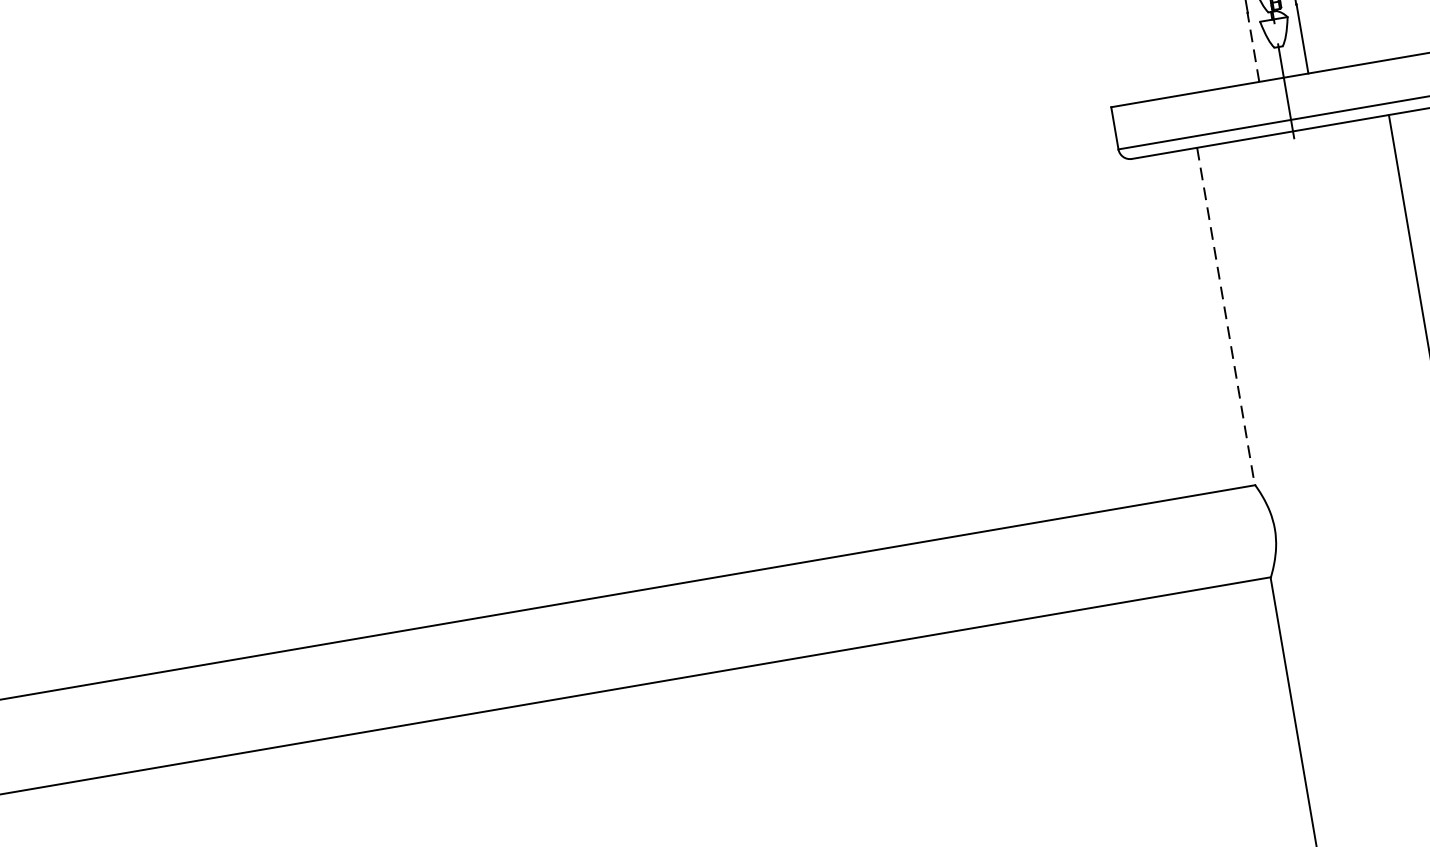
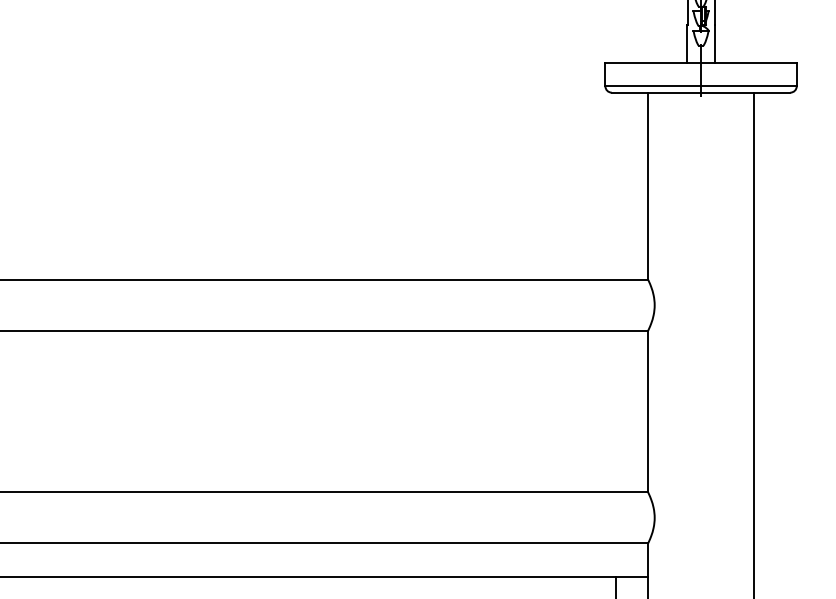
line: (1253, 46) -> (687, 43), dashed -> solid
line: (1225, 317) -> (647, 186), dashed -> solid

